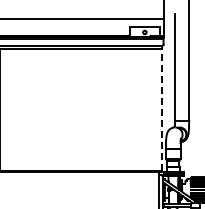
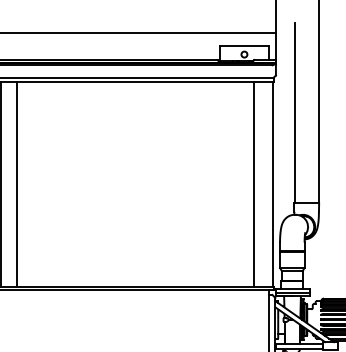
line: (9, 109) -> (16, 184), added
line: (150, 109) -> (253, 184), added
line: (161, 109) -> (272, 184), dashed -> solid

